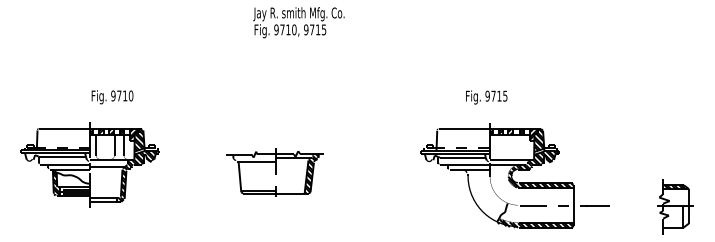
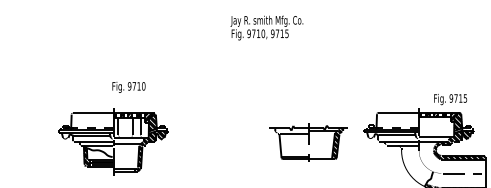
text: (112, 97) -> (128, 87), moved
text: (486, 97) -> (450, 99), moved
part: (89, 164) -> (113, 141), moved
part: (274, 172) -> (307, 142), moved

